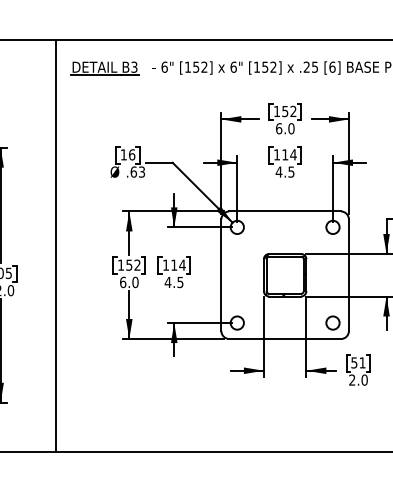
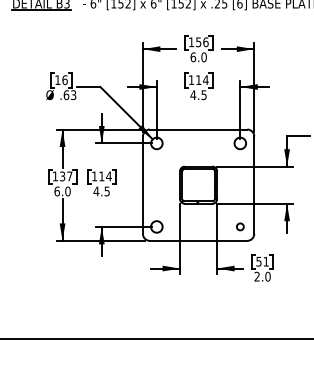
text: (293, 111) -> (205, 42), 152 -> 156
text: (133, 264) -> (66, 175), 152 -> 137
circle: (332, 322) -> (239, 226), size x0.6

